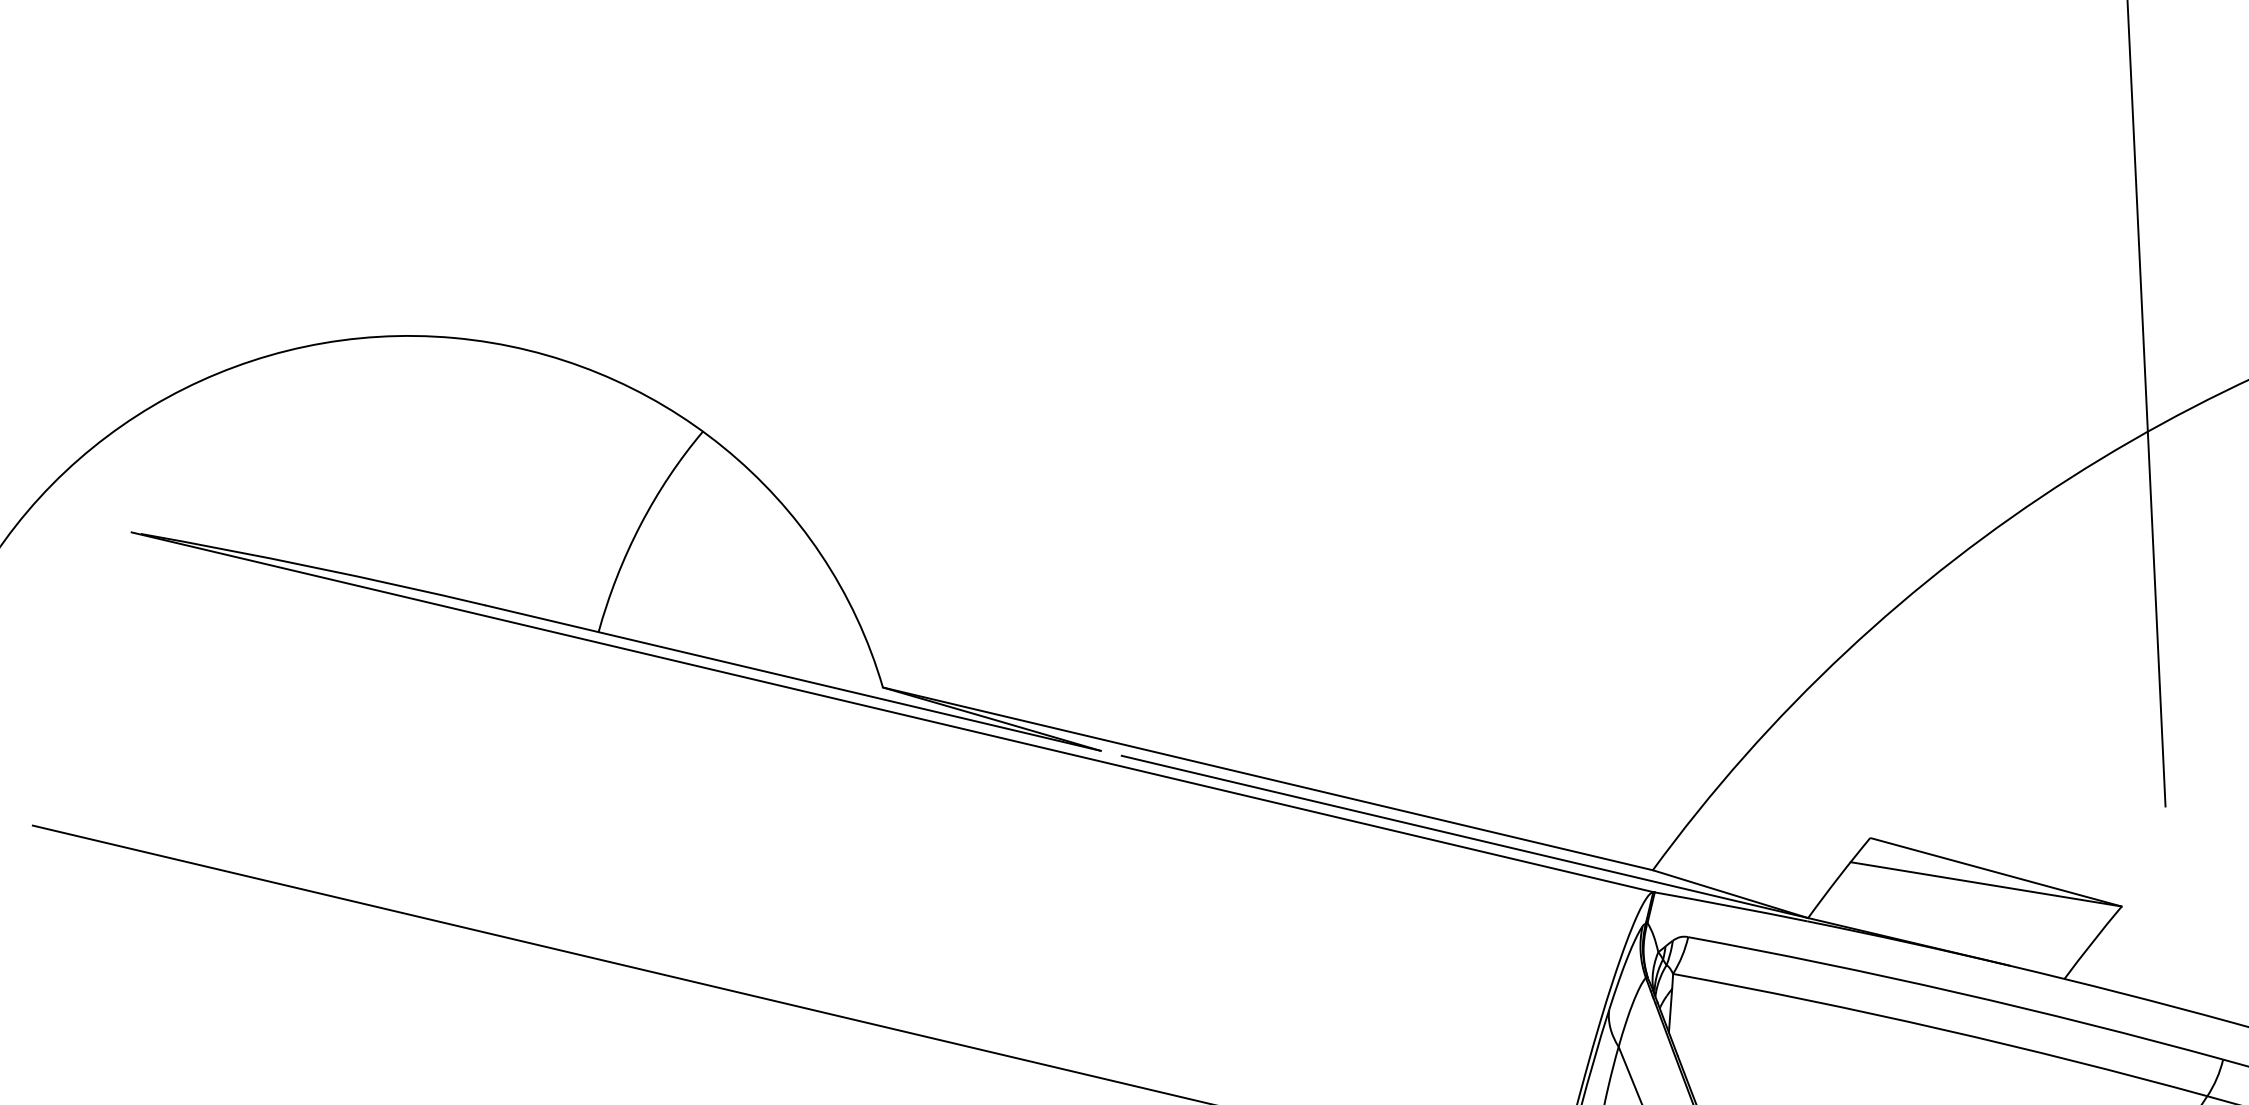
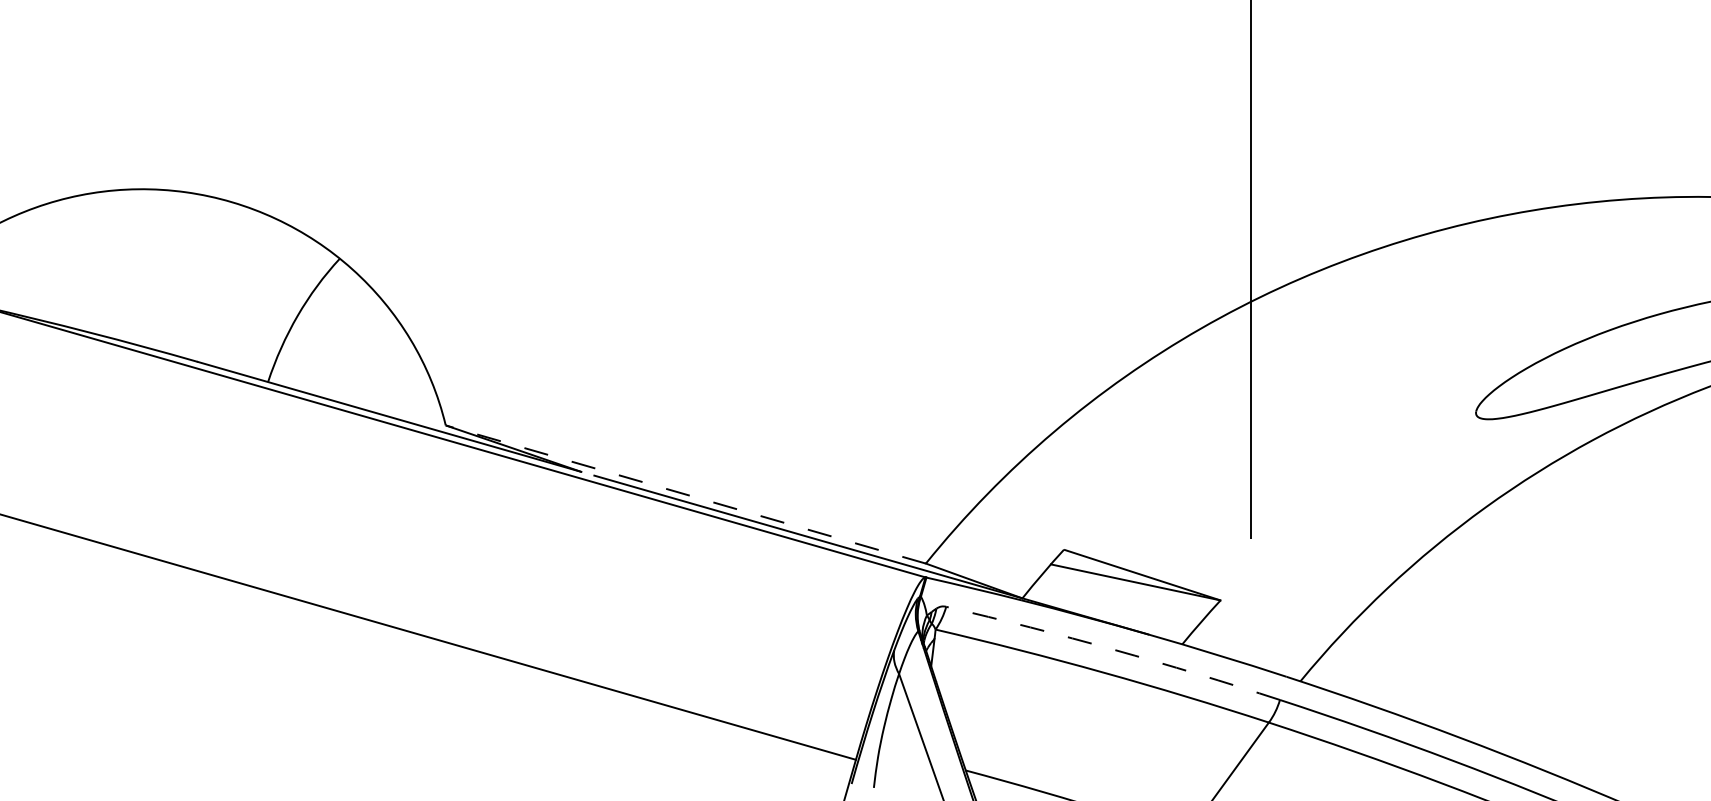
line: (1267, 778) -> (685, 494), solid -> dashed
arc: (1957, 992) -> (1114, 649), solid -> dashed

